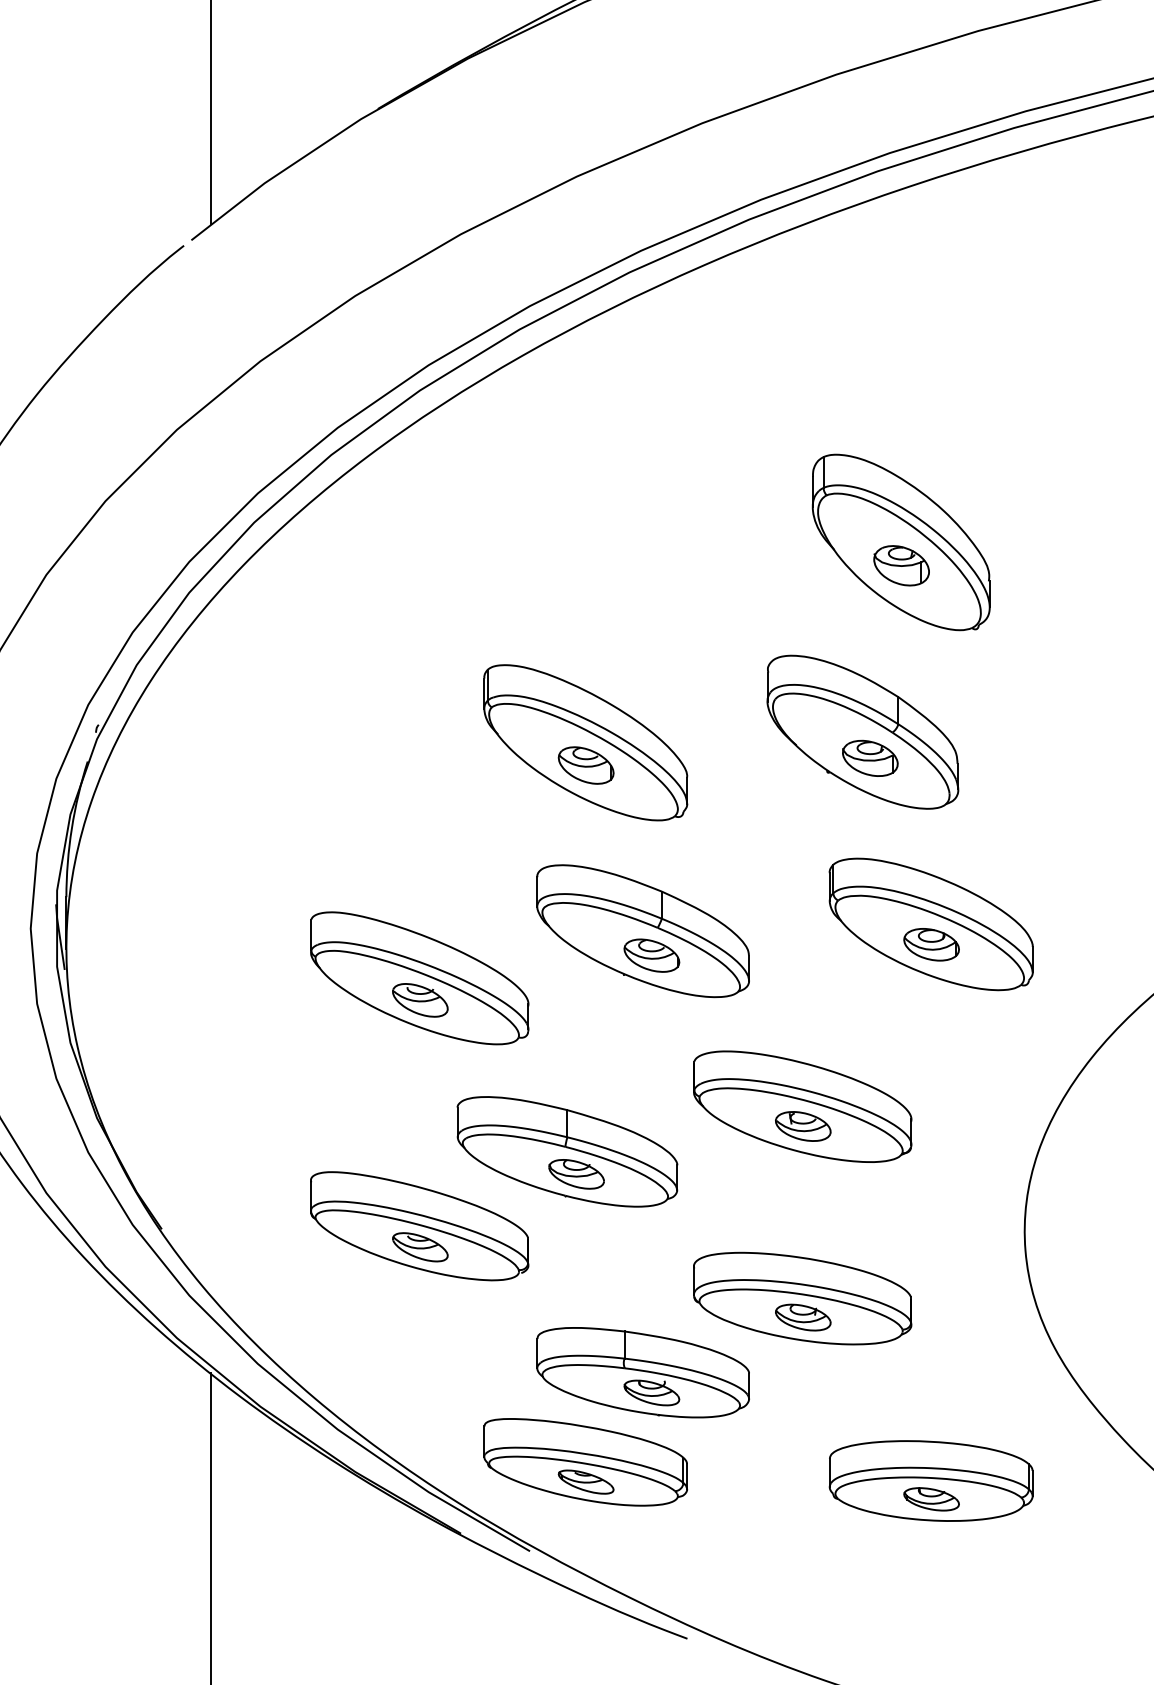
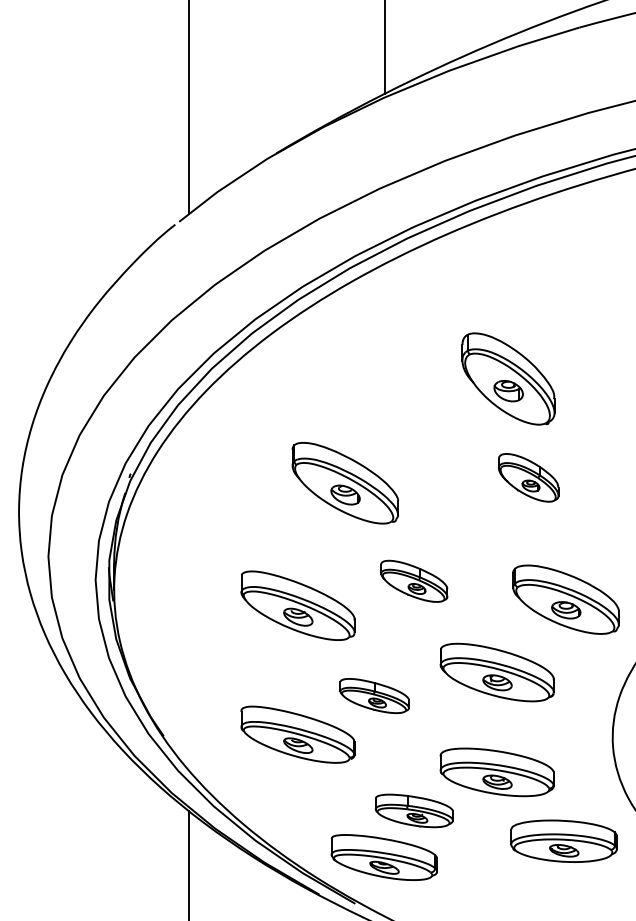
part: (901, 541) -> (508, 378), moved
part: (862, 731) -> (528, 477), size x0.6
part: (586, 743) -> (345, 483), moved
part: (930, 923) -> (565, 599), moved
part: (643, 931) -> (414, 581), size x0.6
part: (566, 1150) -> (374, 695), size x0.6
part: (643, 1371) -> (414, 810), size x0.7
part: (930, 1479) -> (563, 840), moved

